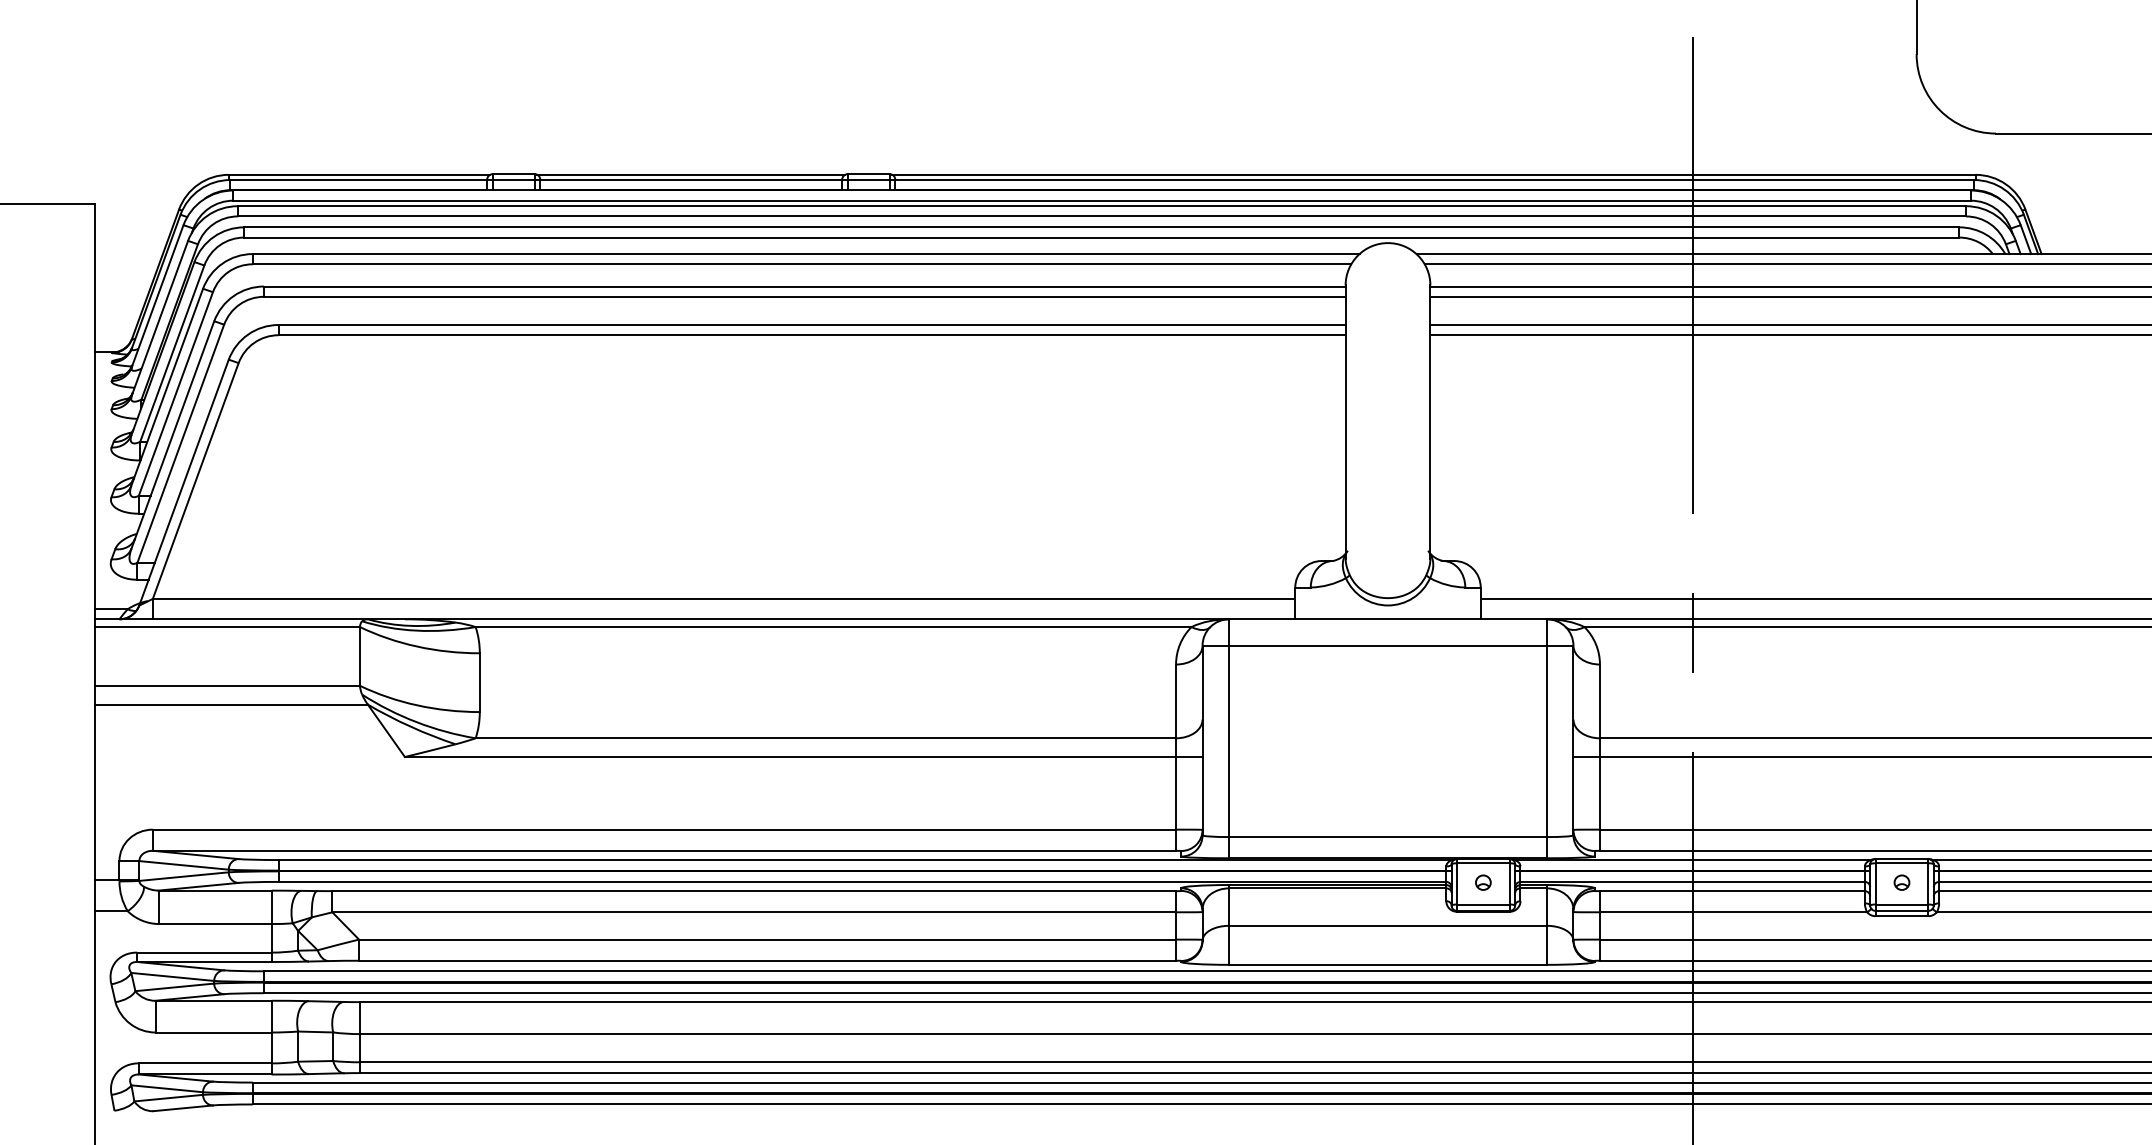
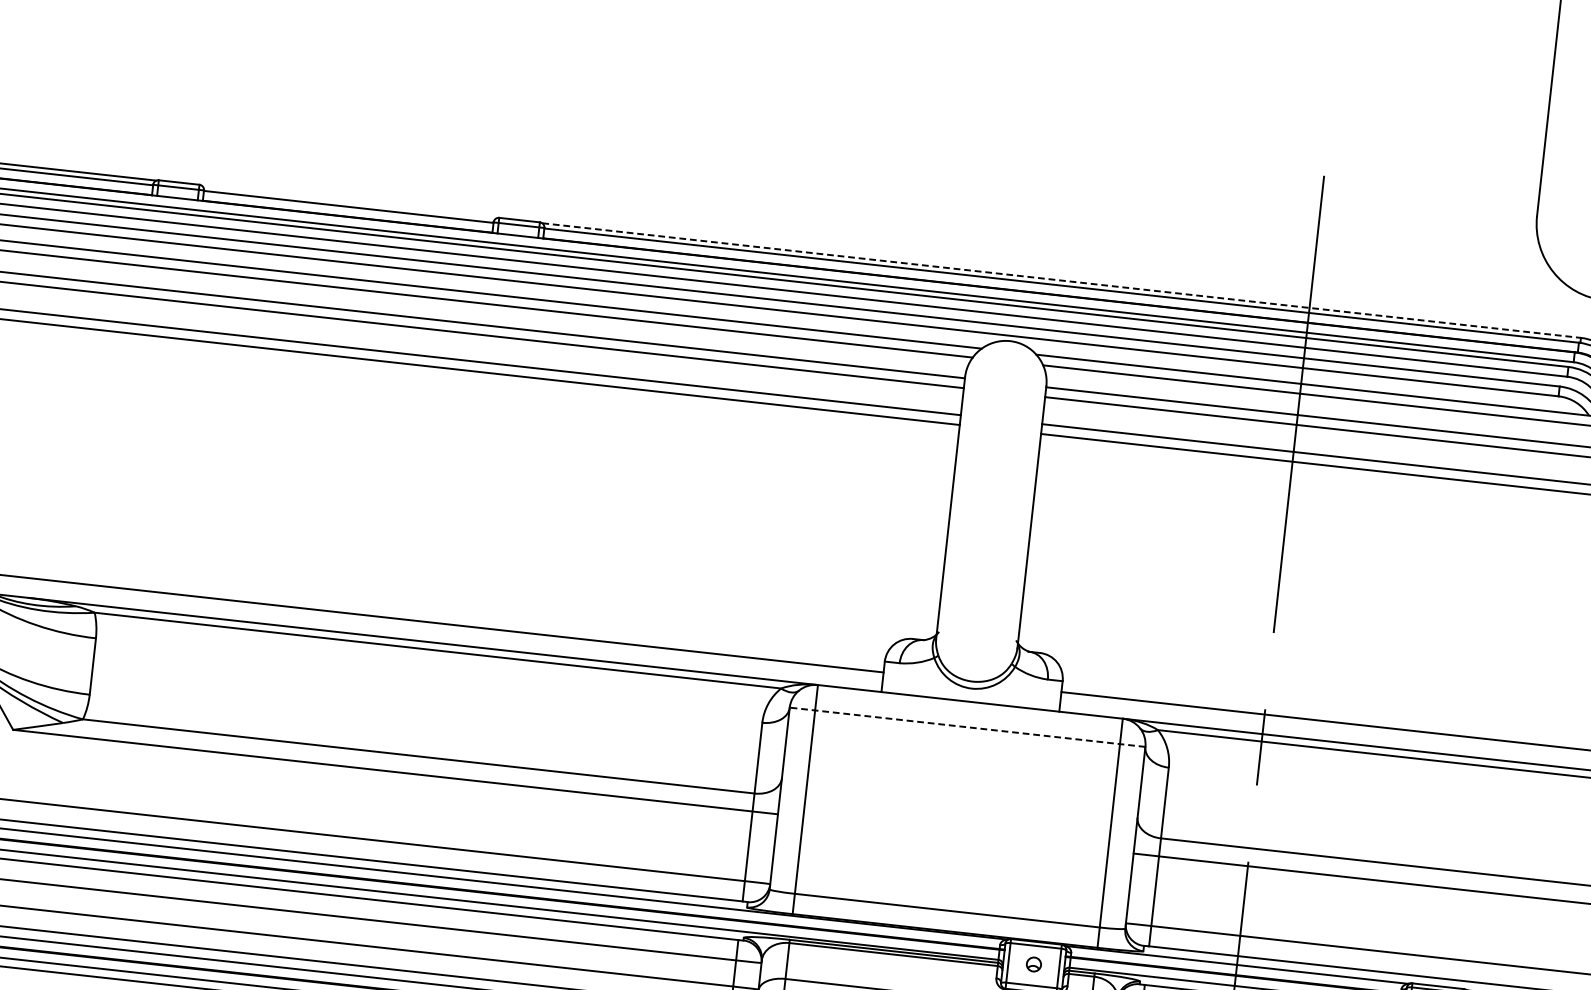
line: (691, 174) -> (349, 201), removed
line: (1434, 174) -> (1062, 280), solid -> dashed
line: (1387, 645) -> (967, 726), solid -> dashed

